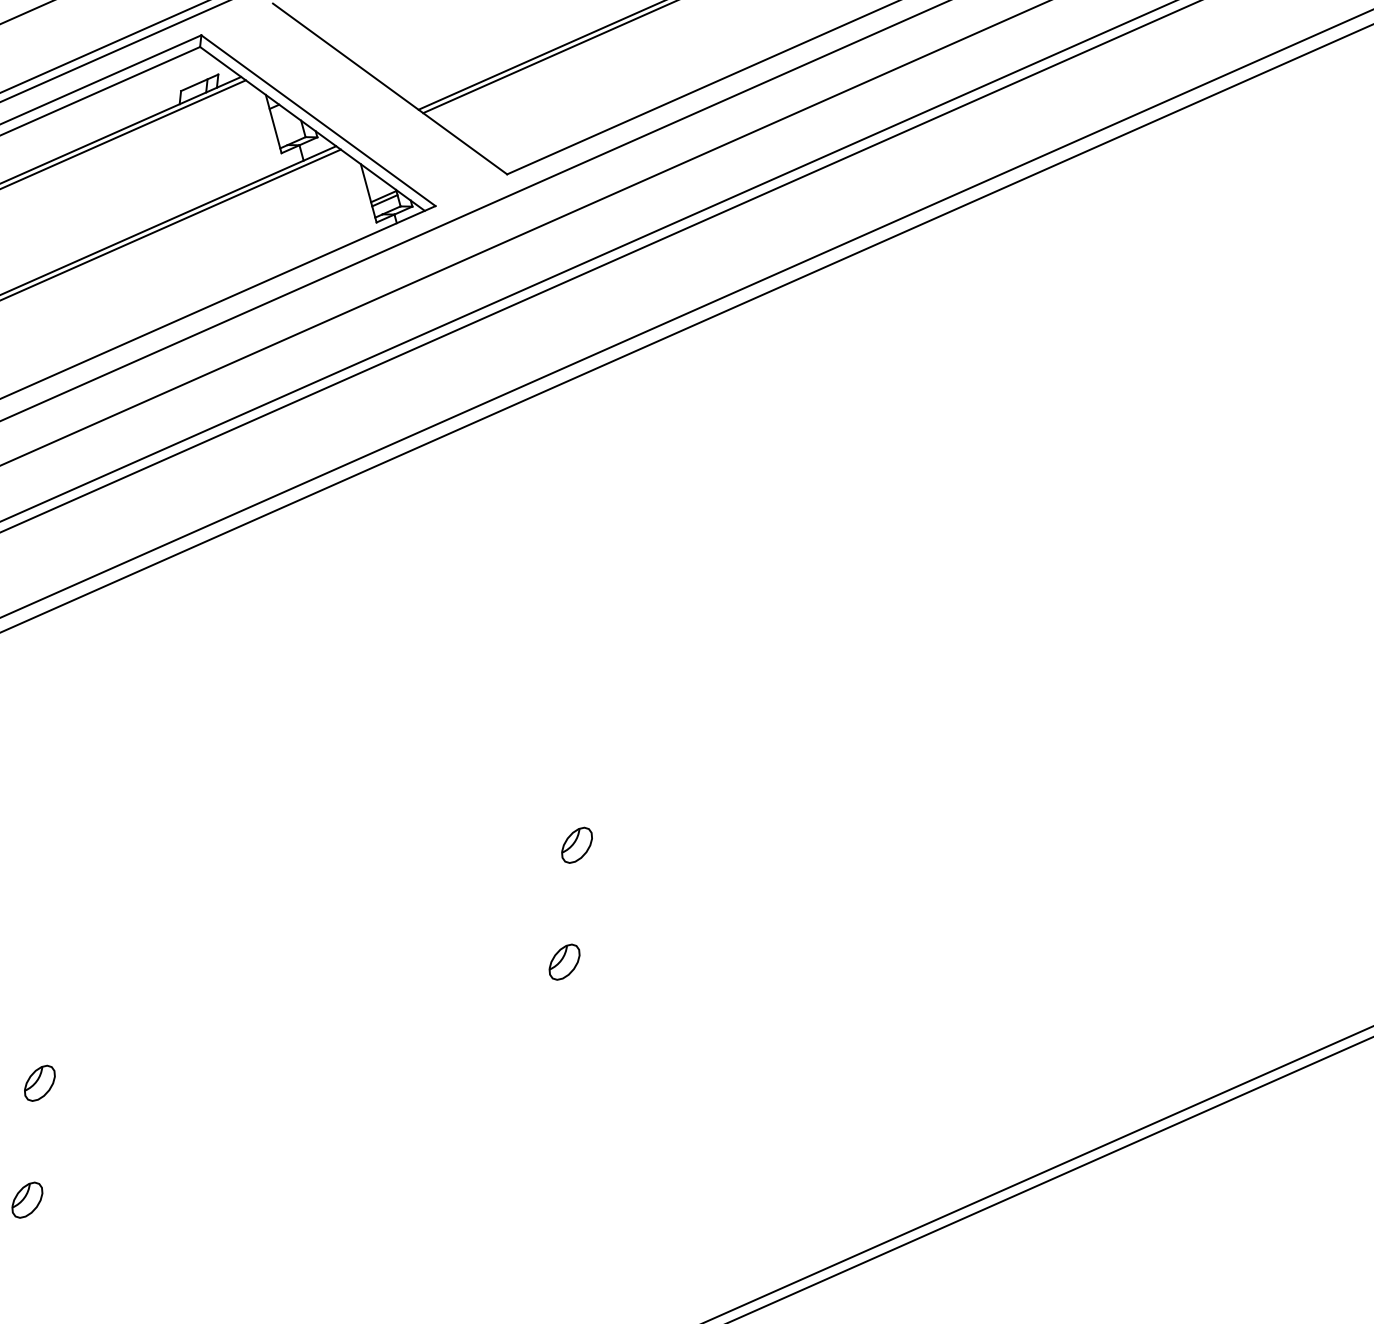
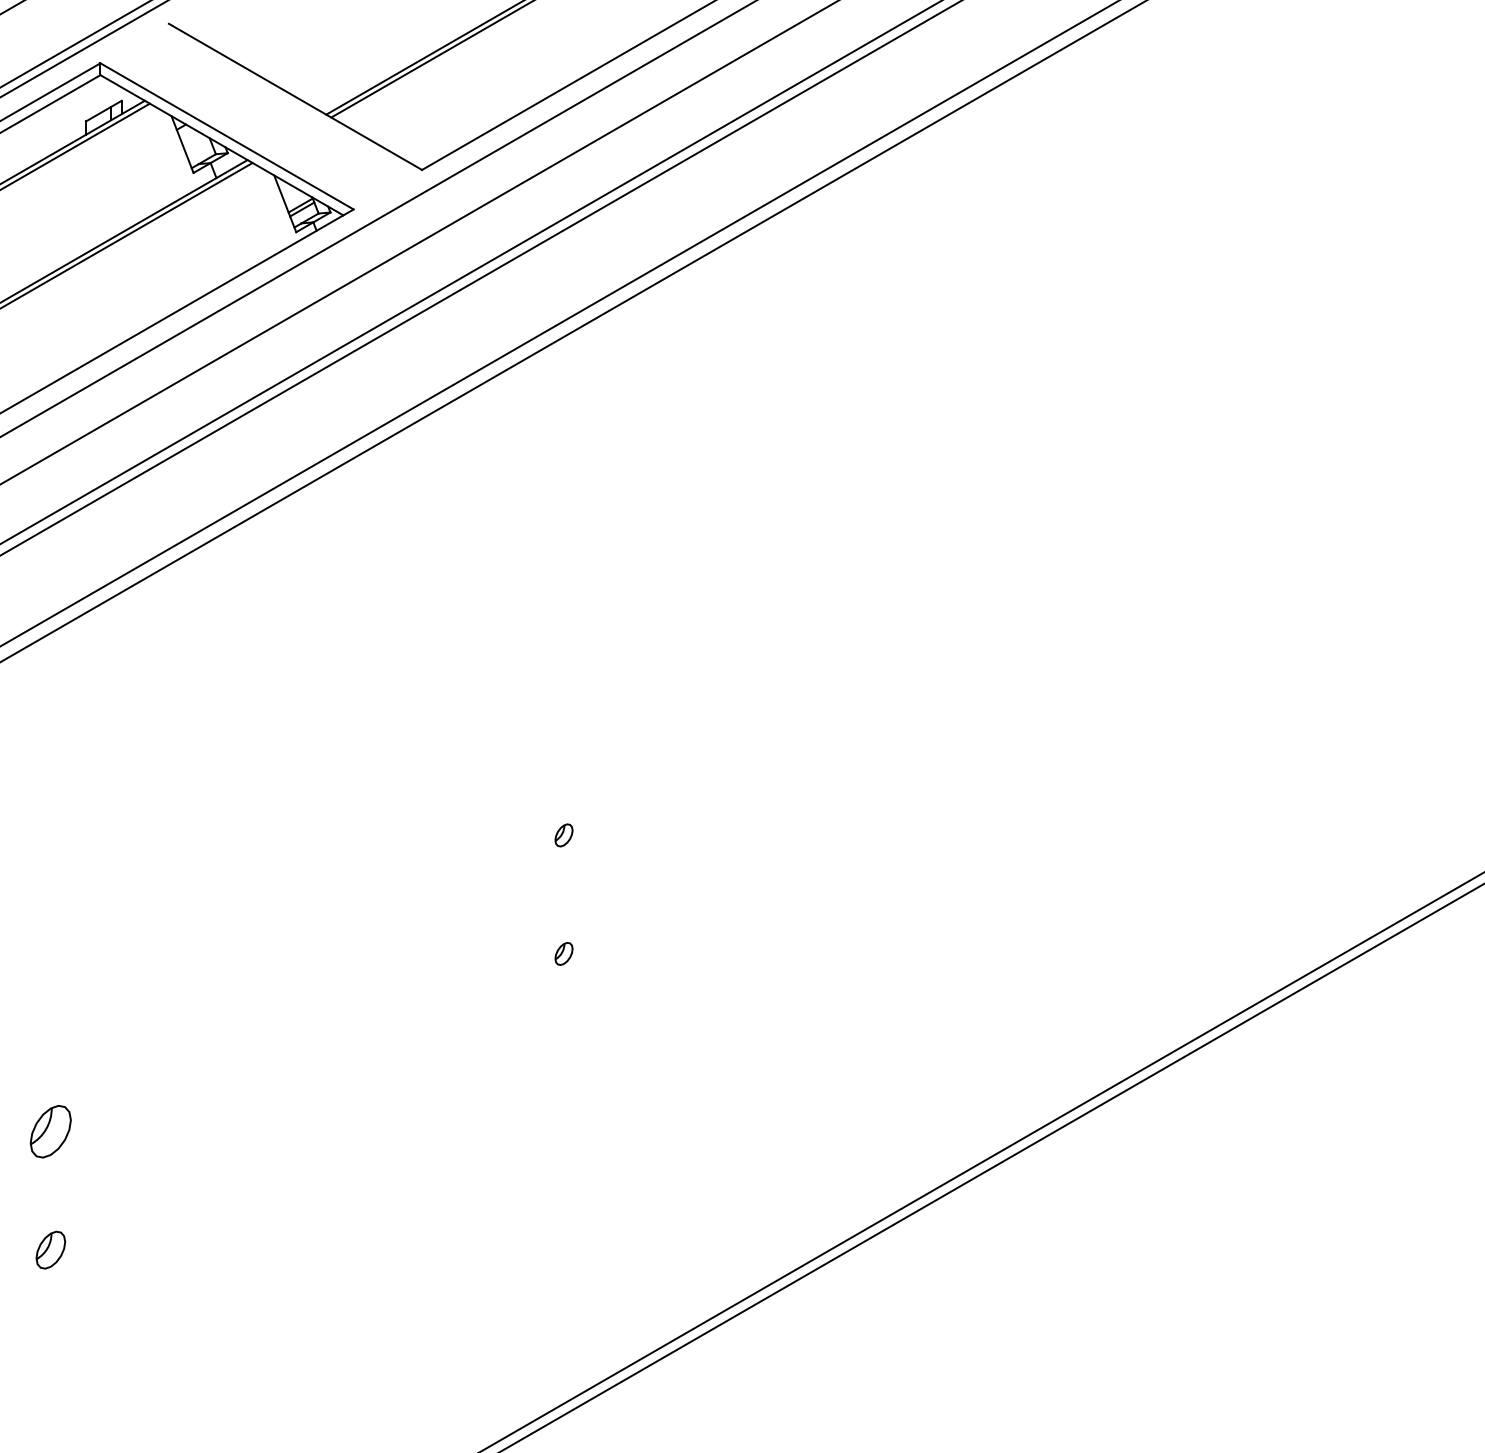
part: (576, 845) -> (563, 835), size x0.6
part: (564, 961) -> (563, 953), size x0.6
part: (39, 1083) -> (50, 1131), size x1.4

